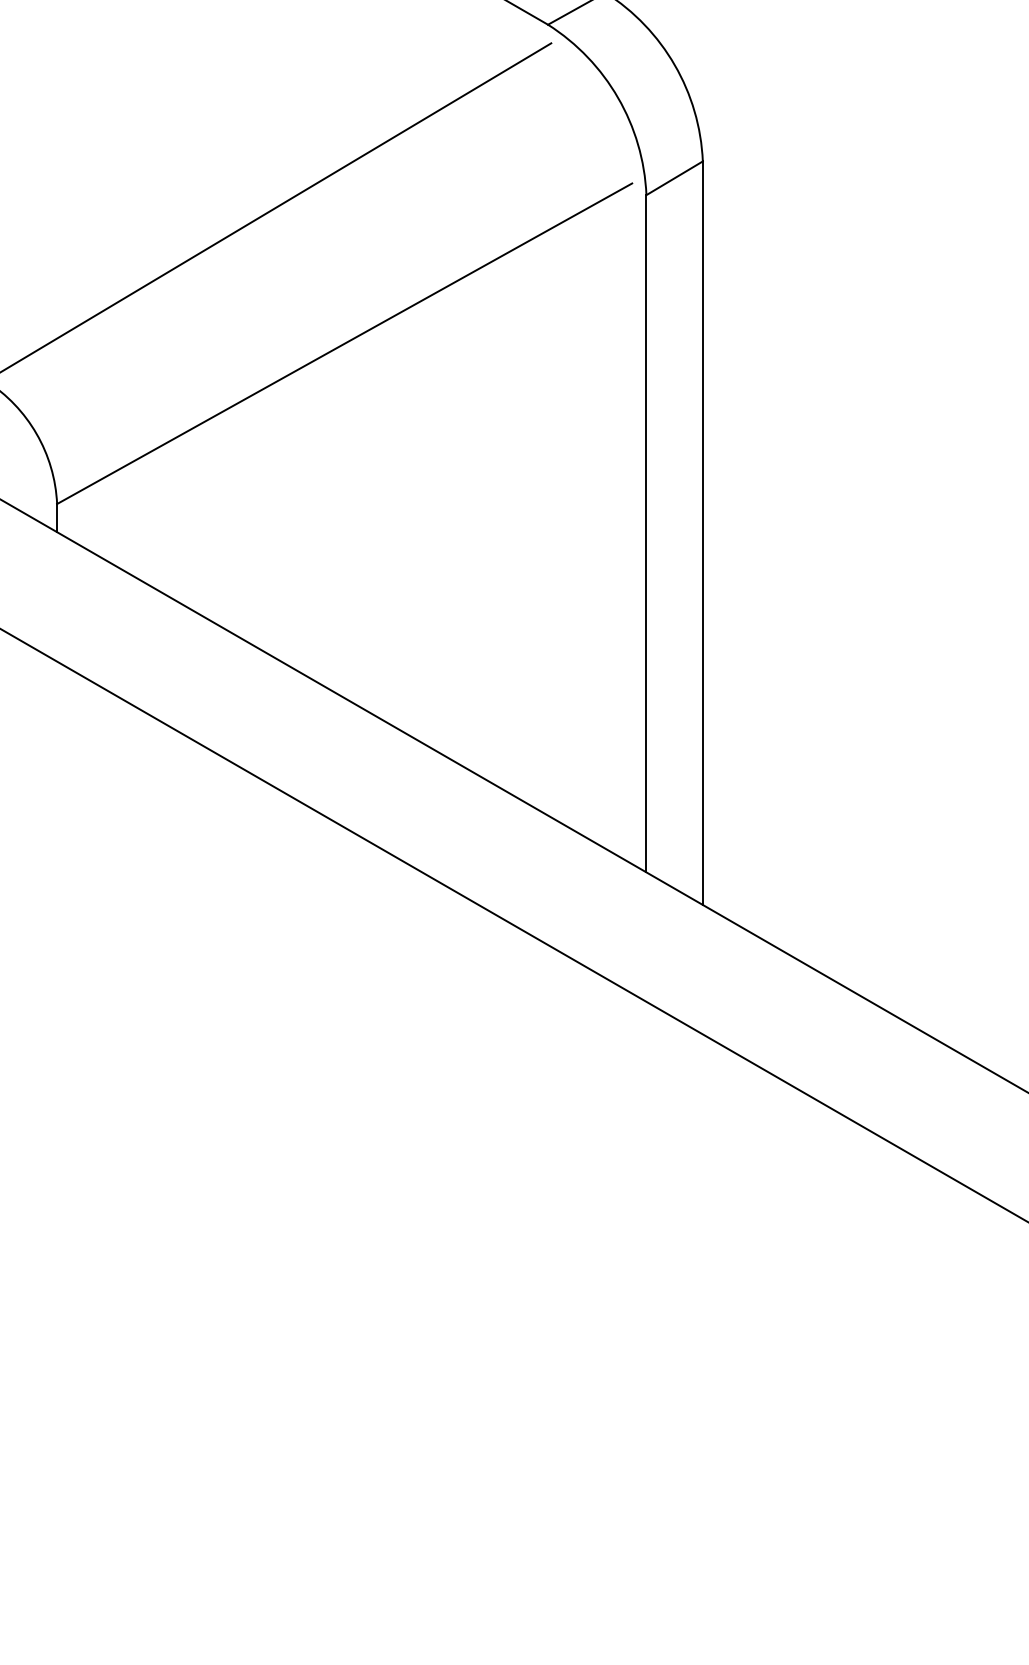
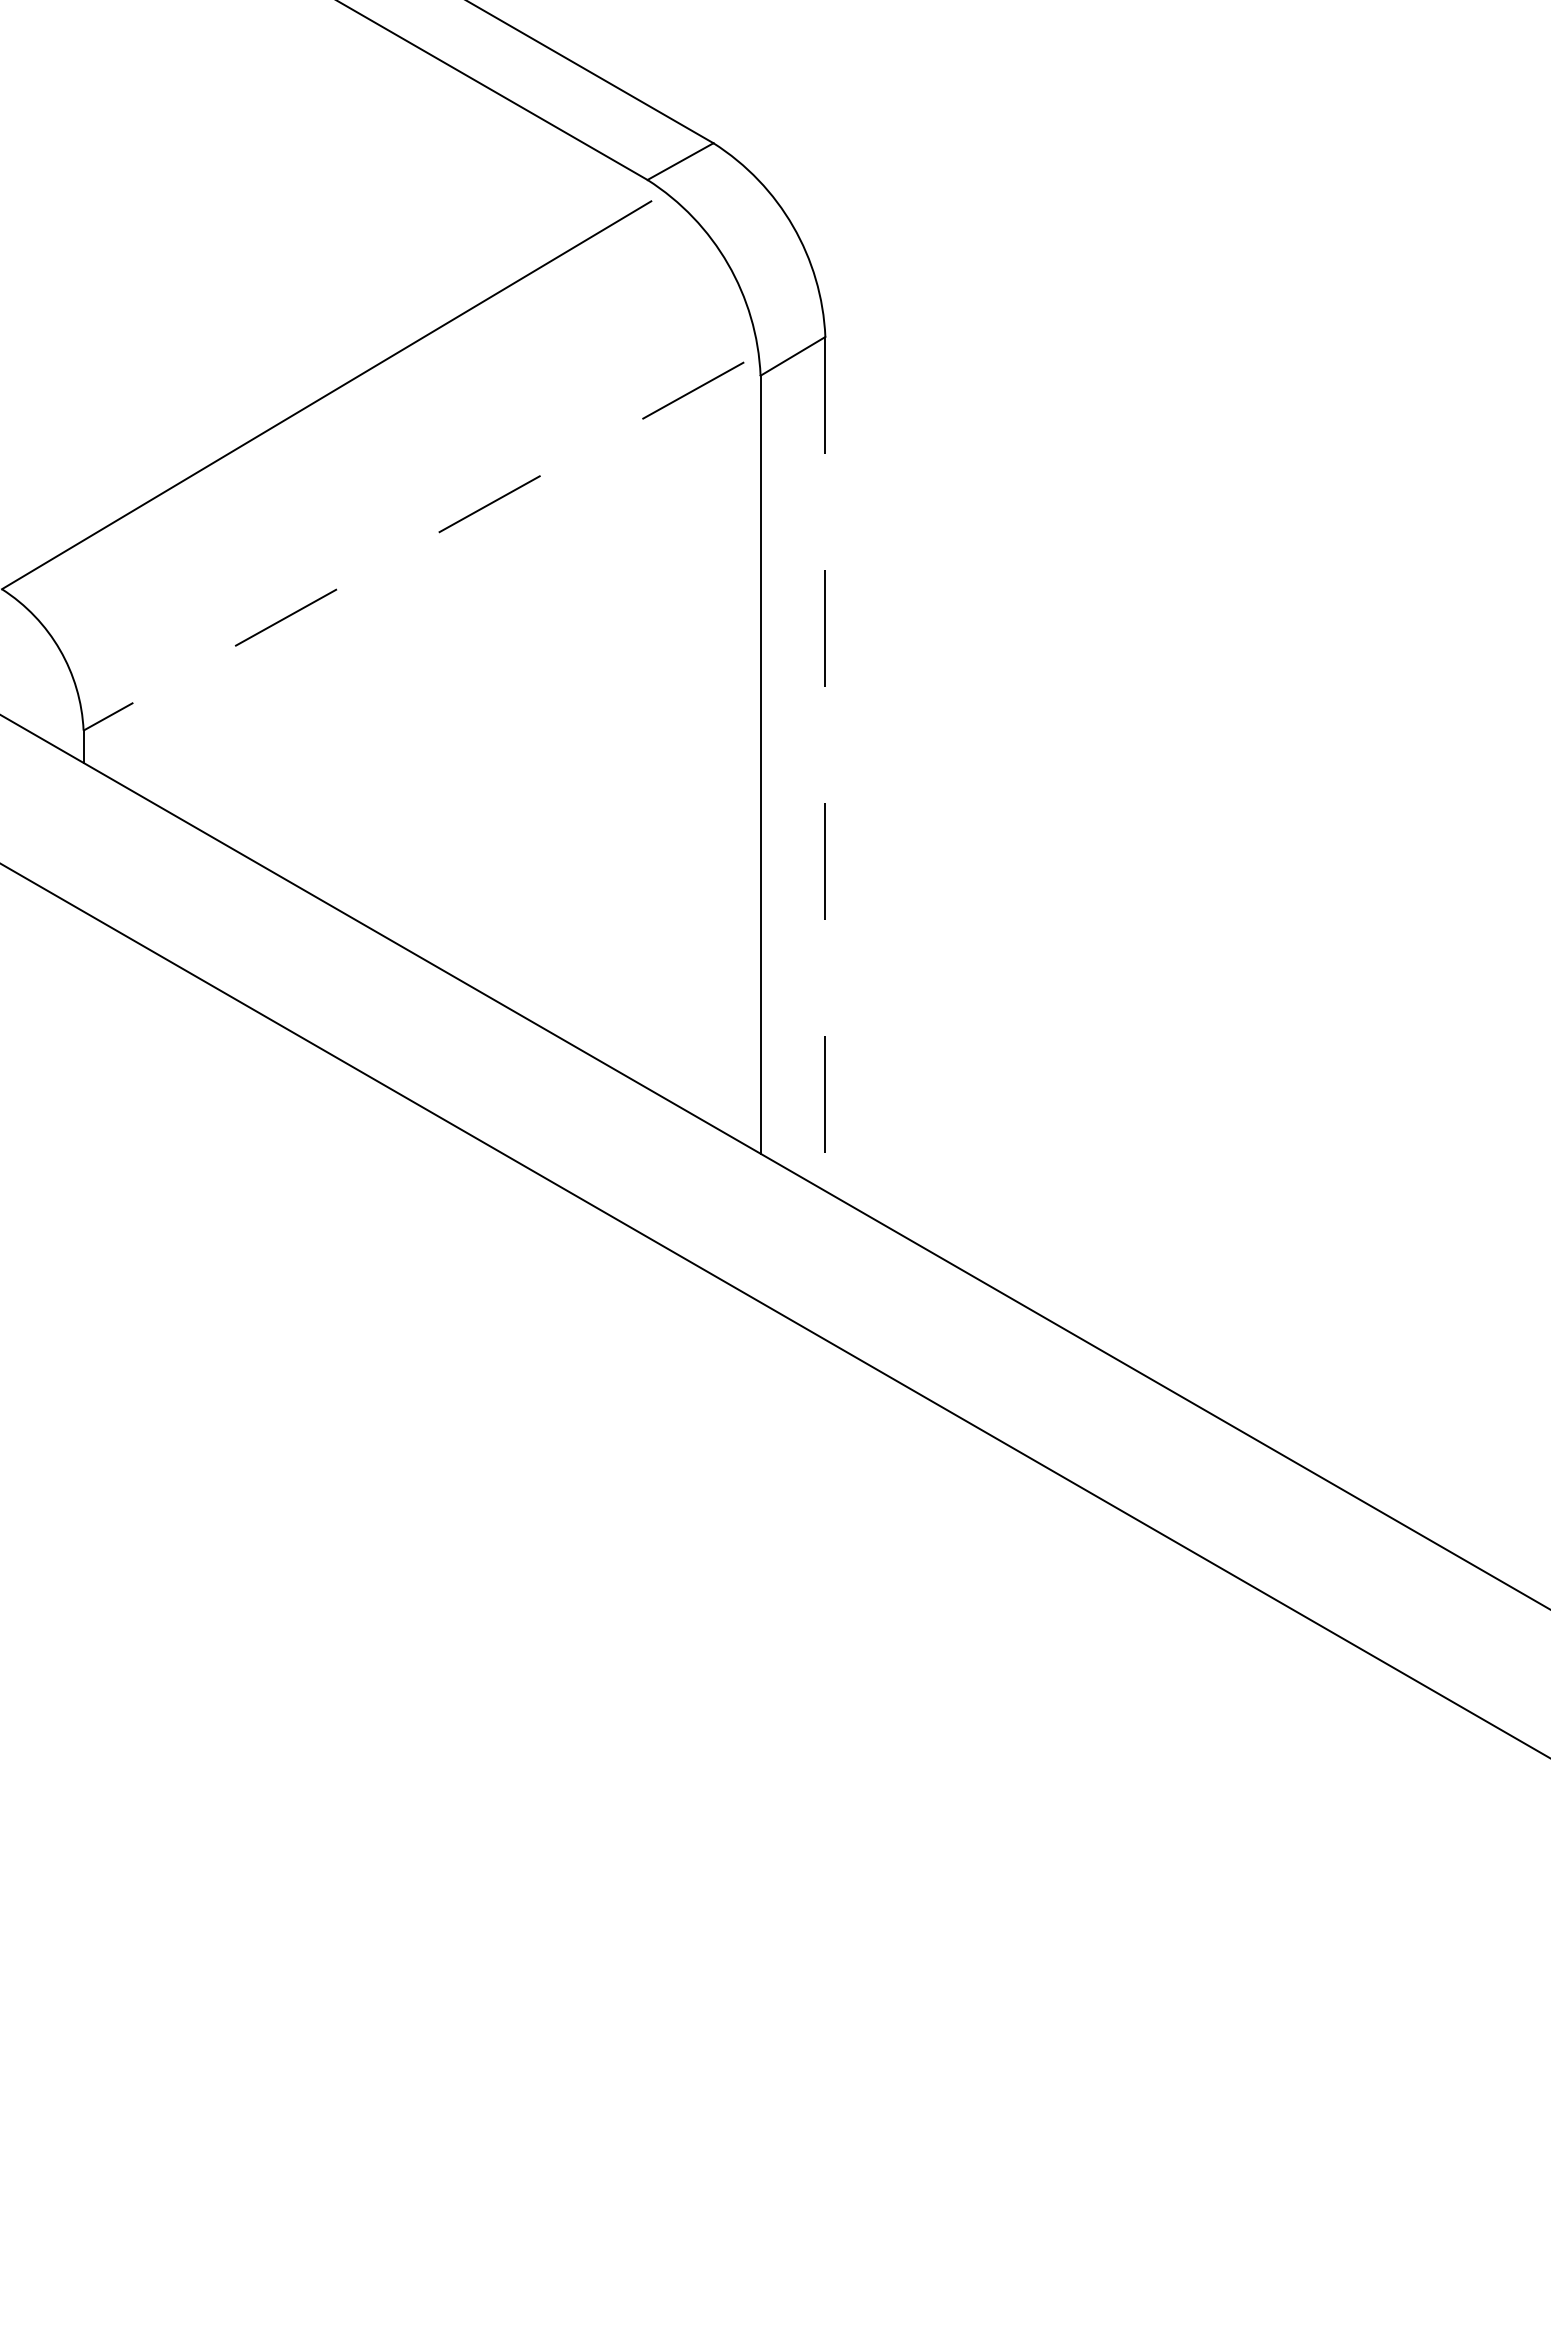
line: (344, 343) -> (413, 546), solid -> dashed
line: (702, 533) -> (825, 764), solid -> dashed

